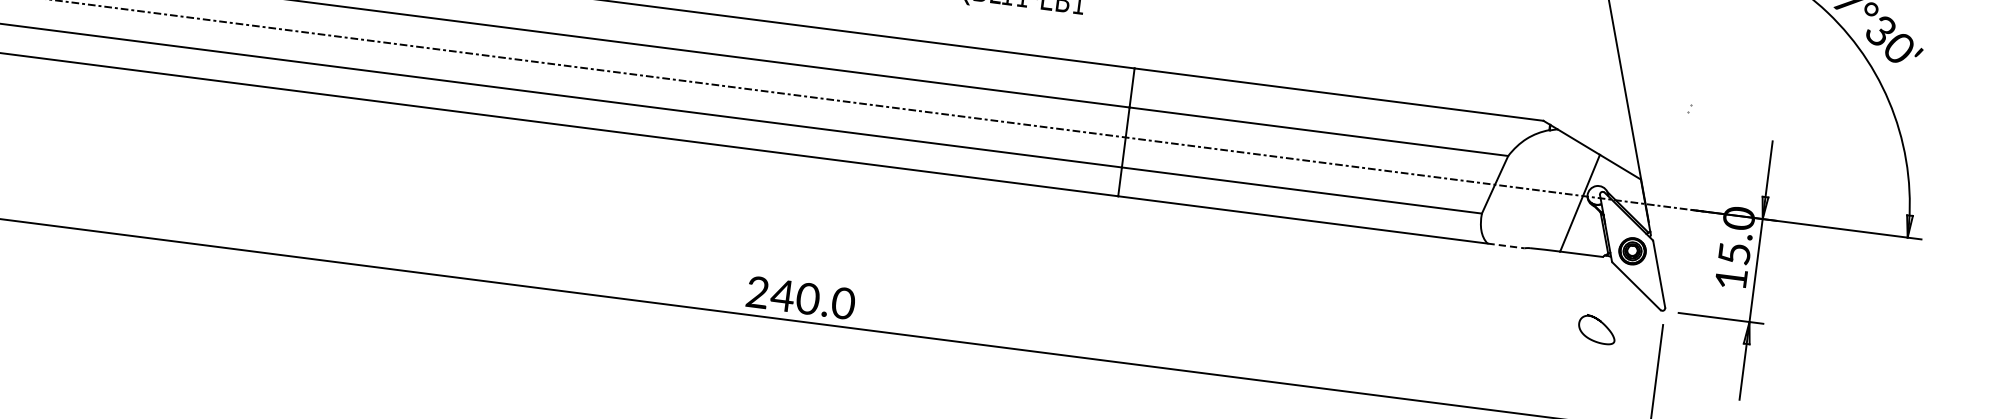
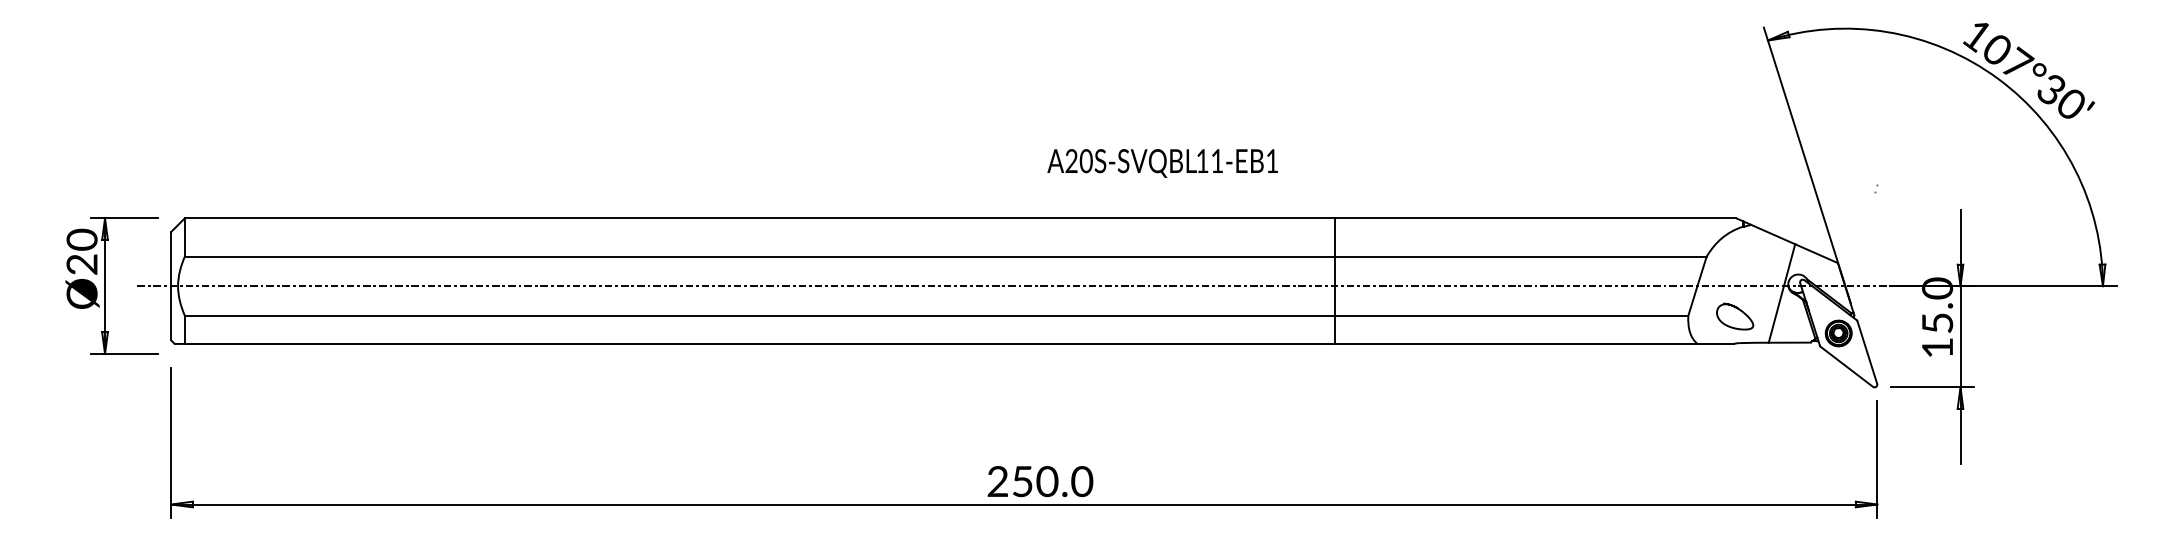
line: (1506, 245) -> (1716, 343), dashed -> solid
text: (782, 295) -> (1022, 481), 240.0 -> 250.0
curve: (1603, 325) -> (1740, 311), moved

